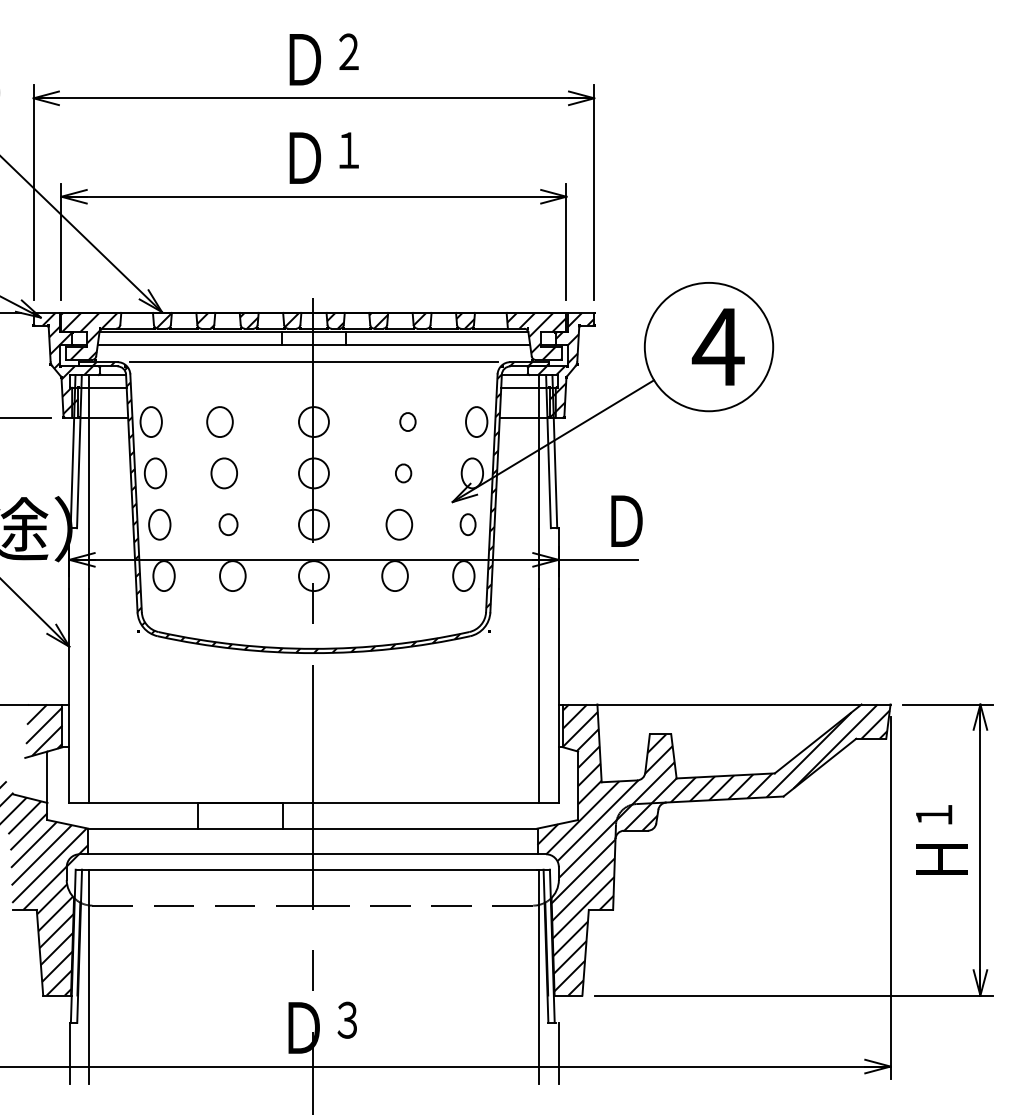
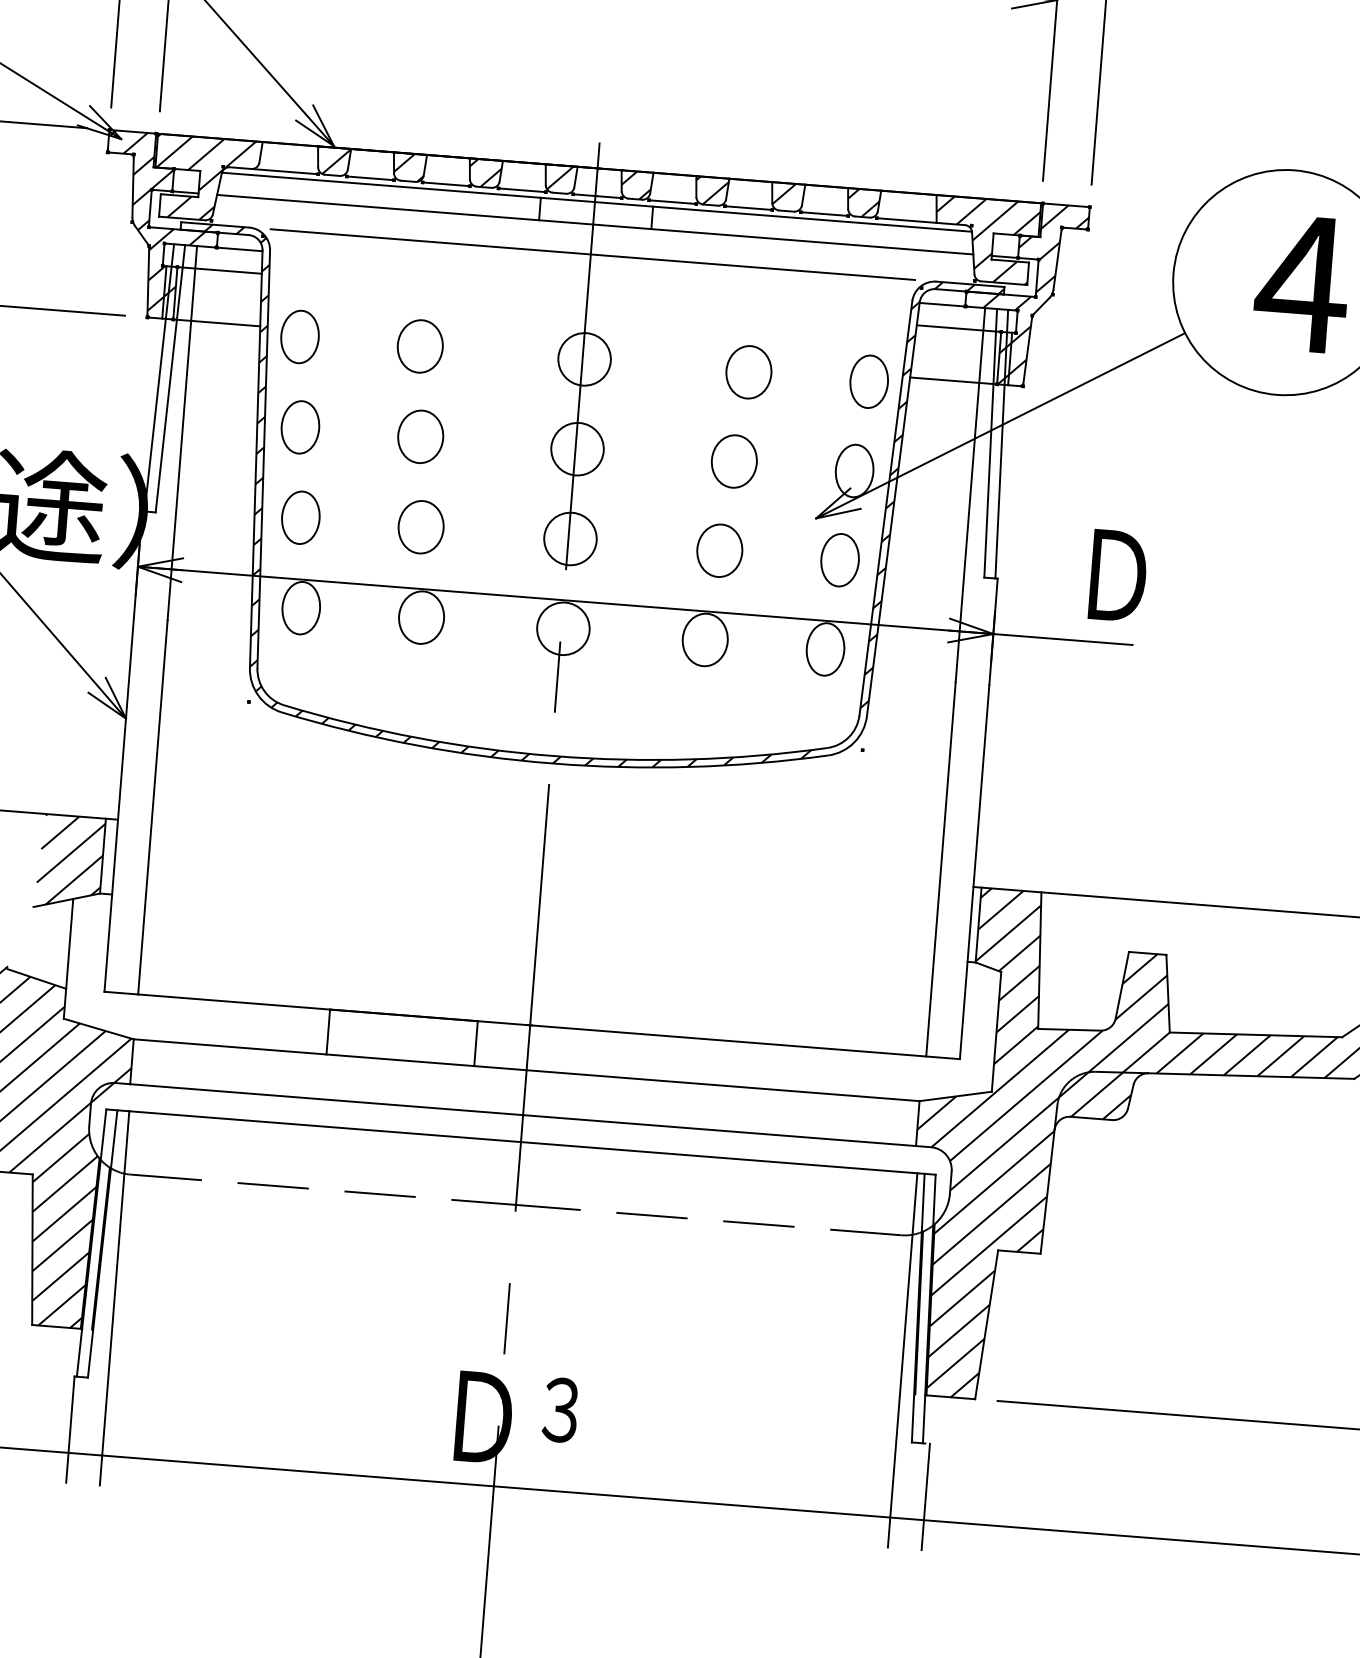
part: (407, 421) -> (748, 371), size x1.67
part: (403, 473) -> (734, 461), size x1.67
part: (228, 524) -> (421, 526), size x1.43
part: (467, 524) -> (839, 559), size x1.43

